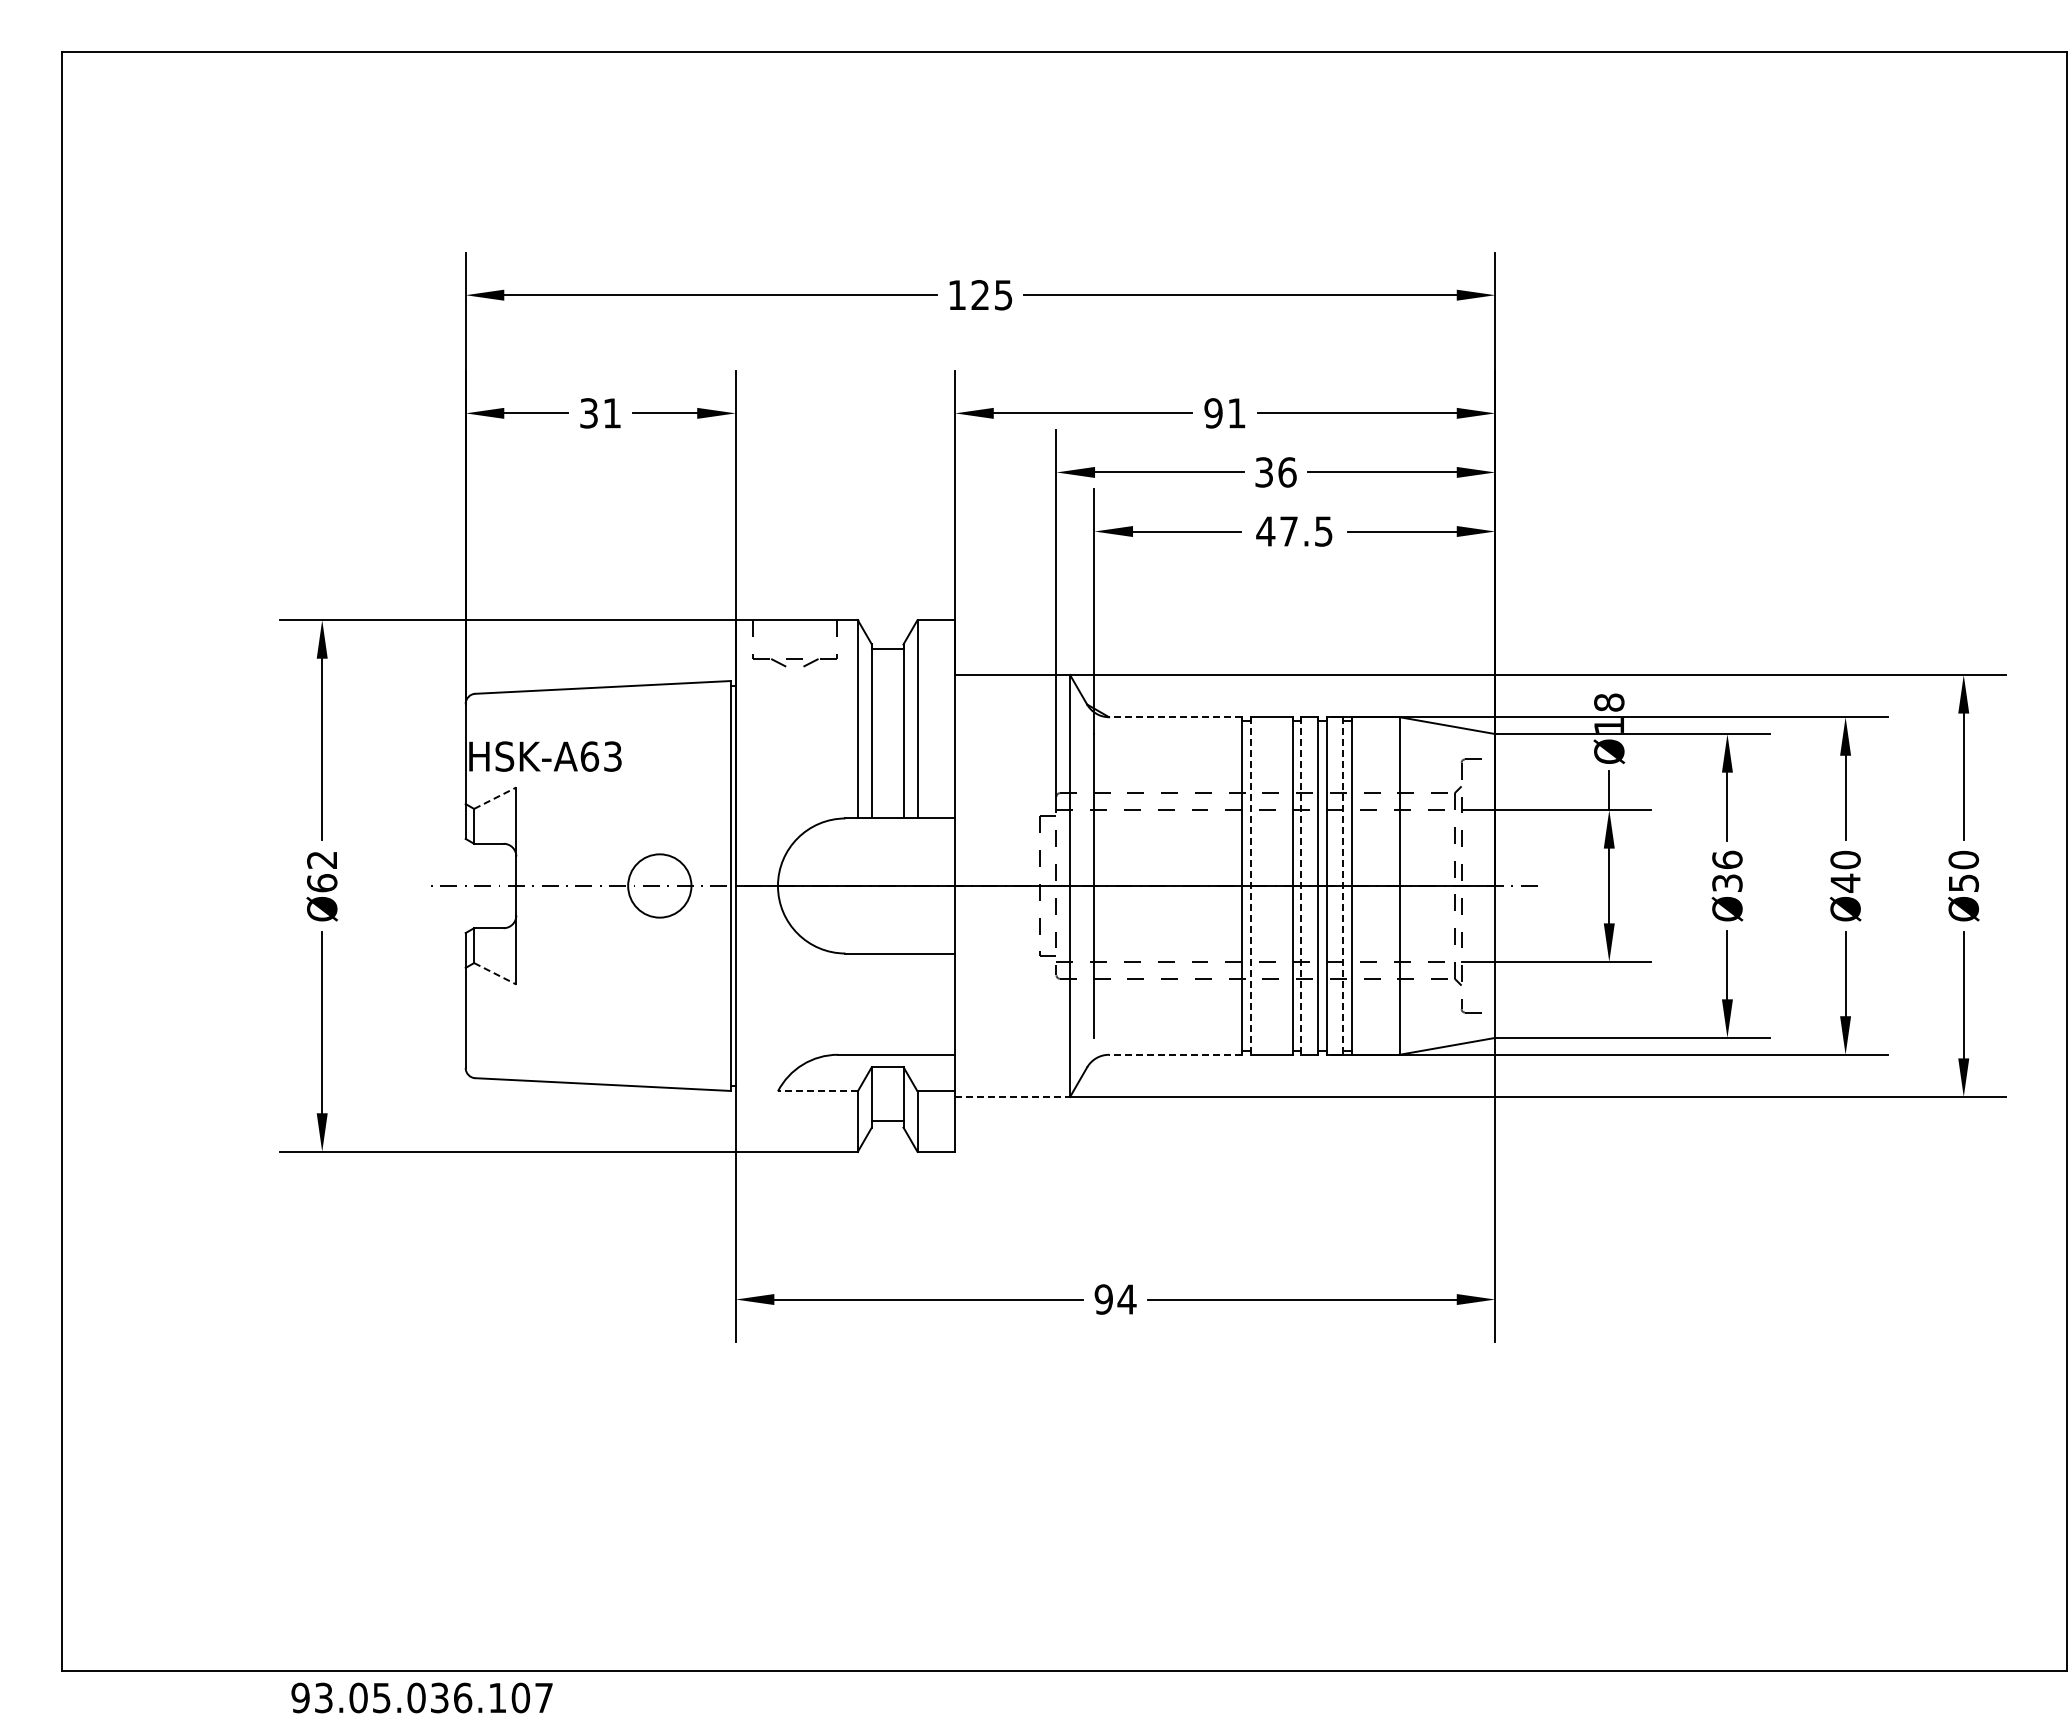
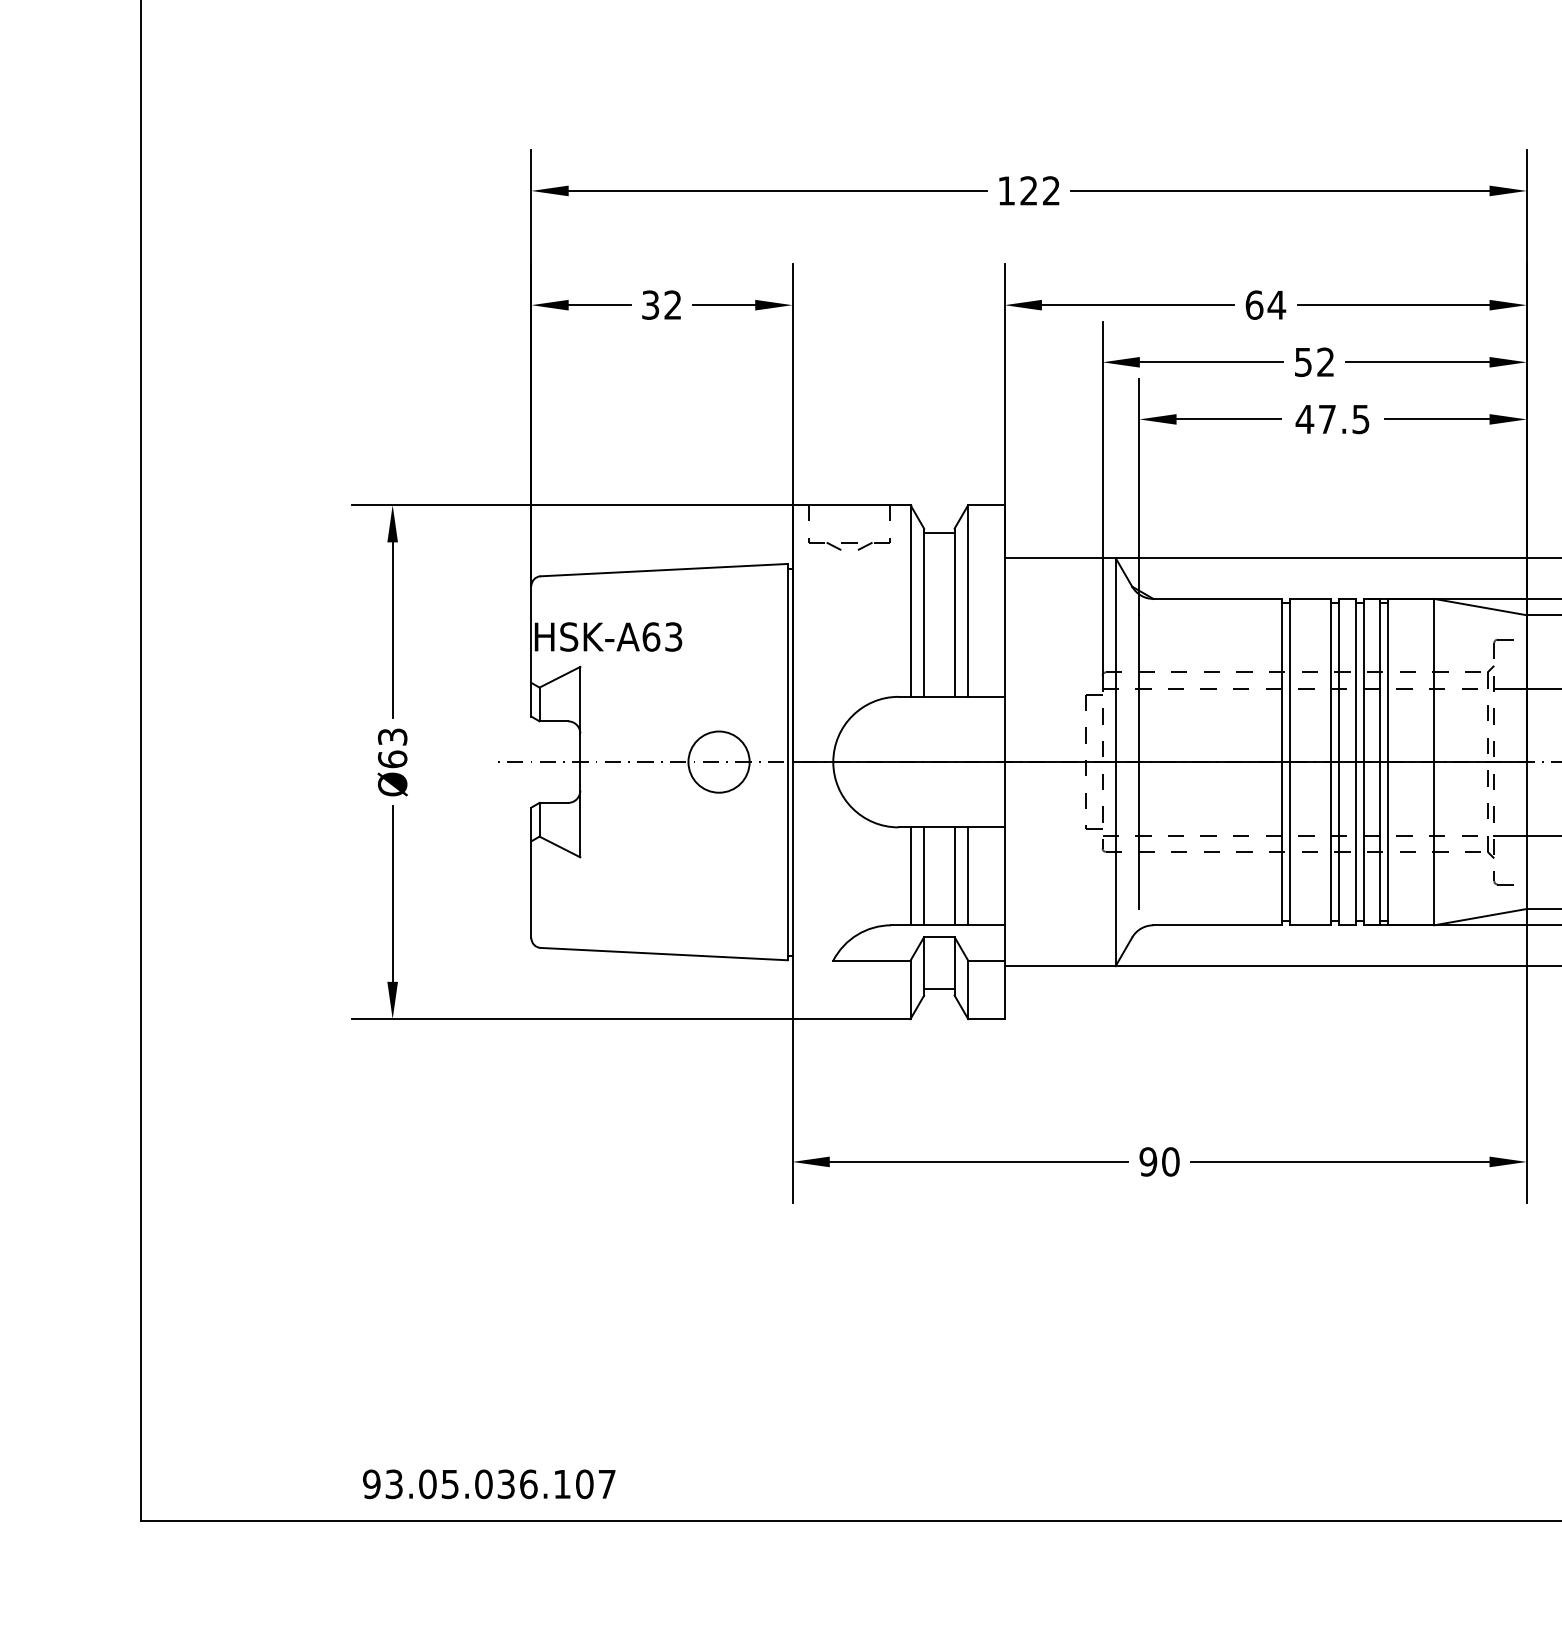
text: (1003, 295) -> (1051, 191), 125 -> 122
text: (611, 413) -> (672, 305), 31 -> 32
text: (1225, 413) -> (1265, 305), 91 -> 64
text: (1276, 472) -> (1315, 362), 36 -> 52
line: (1175, 717) -> (1217, 599), dashed -> solid
line: (495, 798) -> (560, 677), dashed -> solid
text: (322, 859) -> (392, 736), Ø62 -> Ø63
line: (1250, 886) -> (1290, 762), dashed -> solid
line: (1301, 886) -> (1339, 762), dashed -> solid
line: (1343, 886) -> (1380, 762), dashed -> solid
line: (495, 973) -> (560, 846), dashed -> solid
line: (857, 1003) -> (910, 875), added
line: (871, 1003) -> (923, 875), added
line: (903, 1003) -> (954, 875), added
line: (917, 1003) -> (968, 875), added
line: (1175, 1054) -> (1217, 925), dashed -> solid
line: (817, 1091) -> (871, 960), dashed -> solid
line: (1013, 1096) -> (1061, 965), dashed -> solid
text: (1126, 1299) -> (1170, 1161), 94 -> 90
text: (421, 1697) -> (488, 1483), moved

